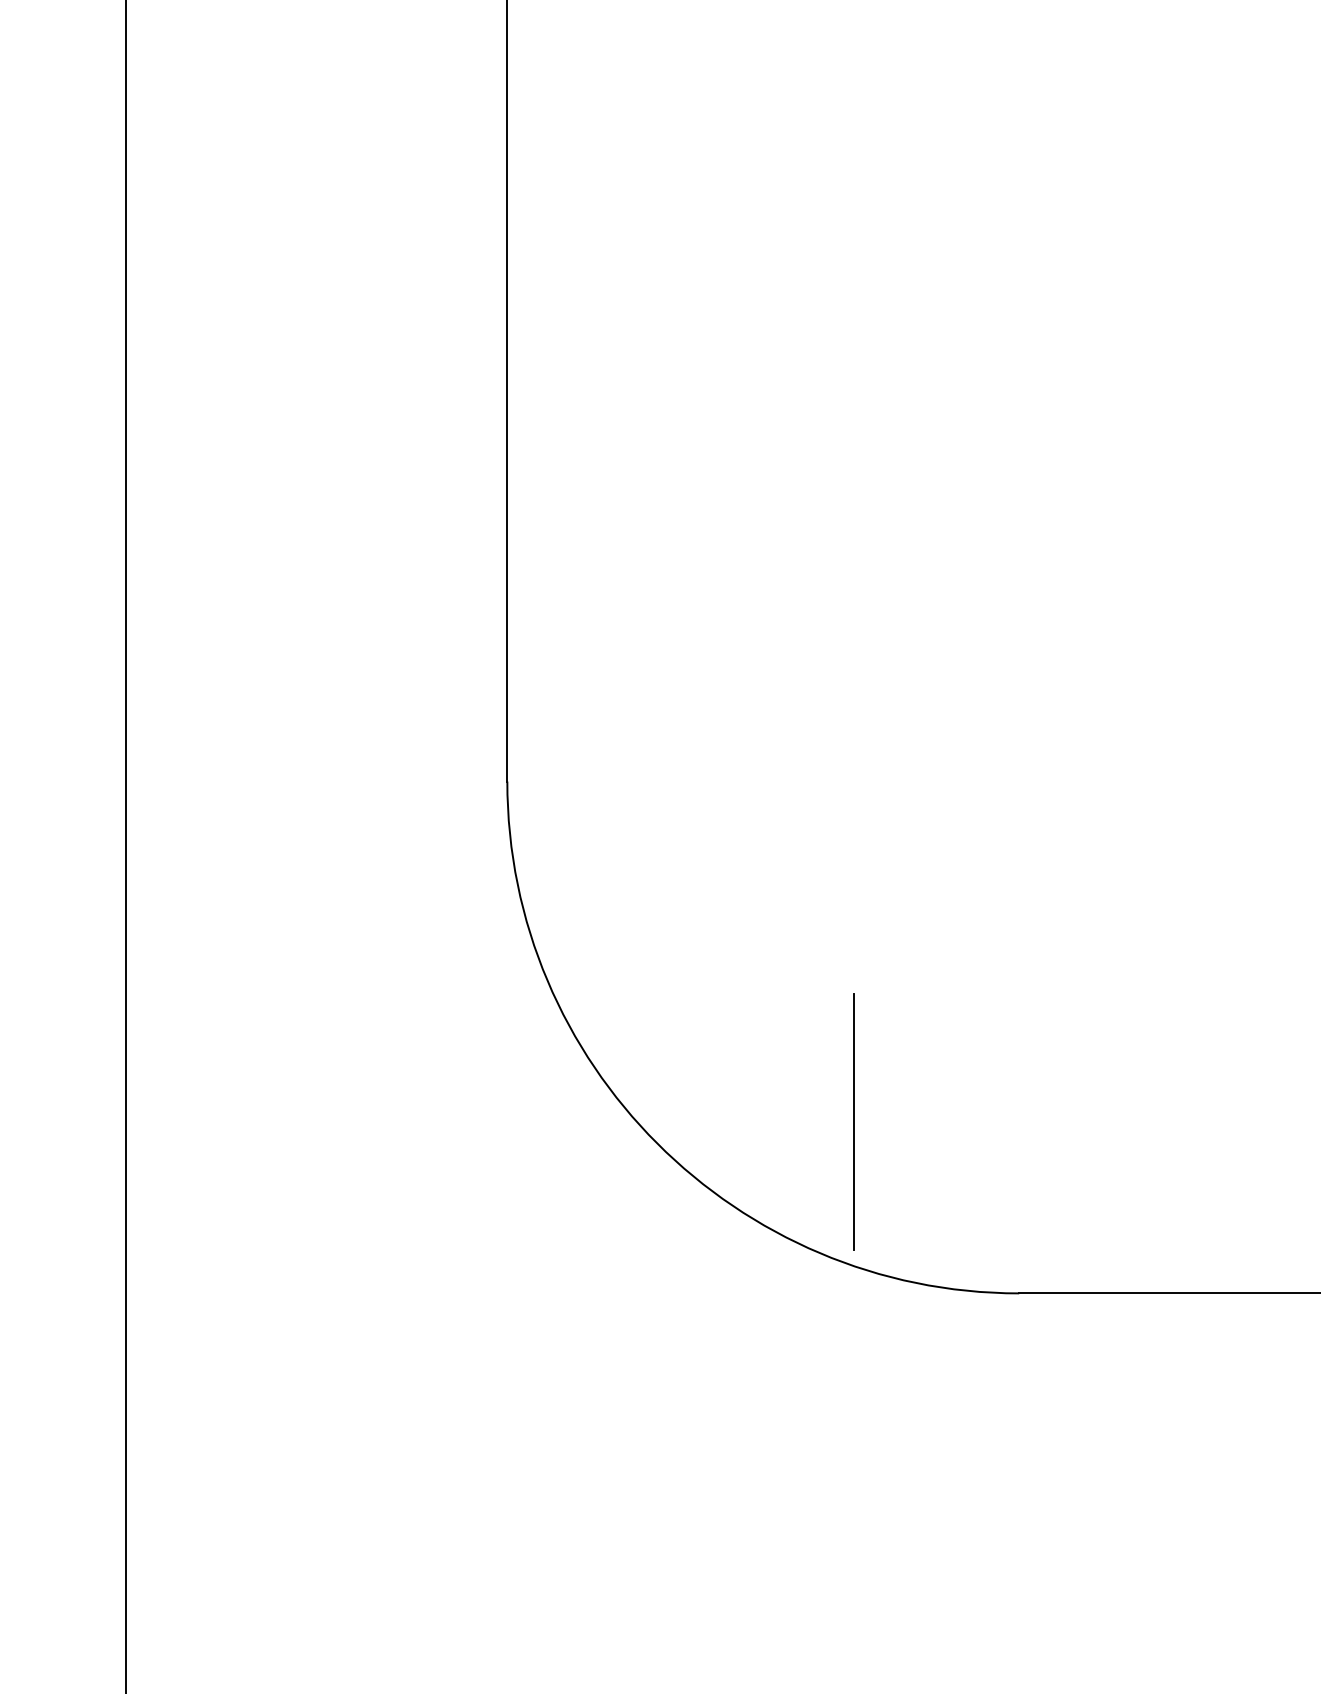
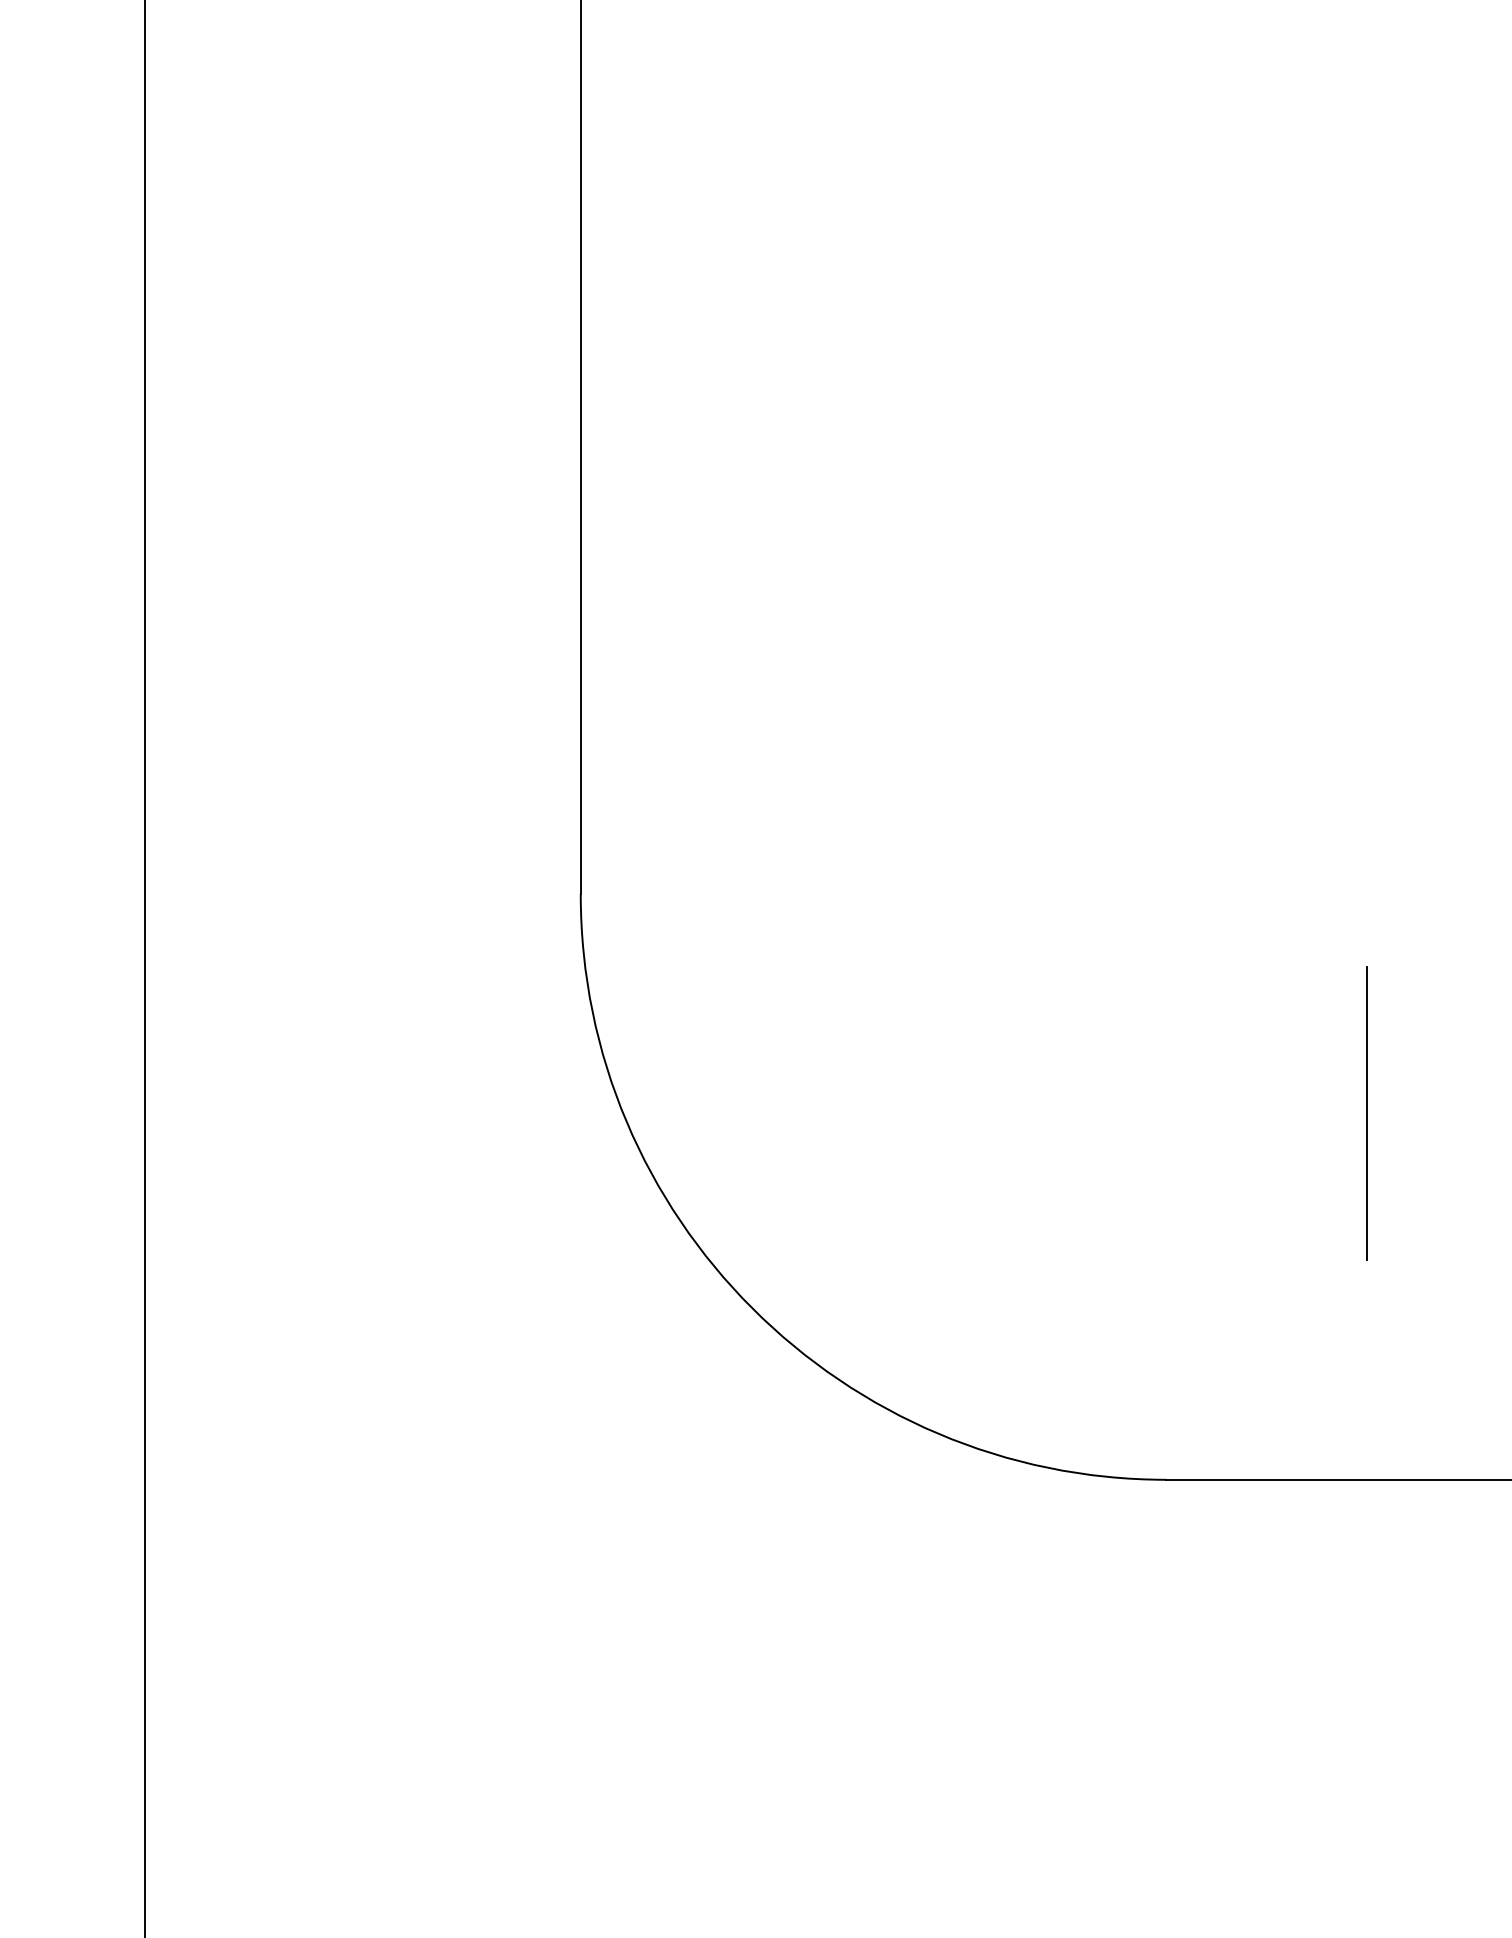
line: (853, 1121) -> (1366, 1113), moved

